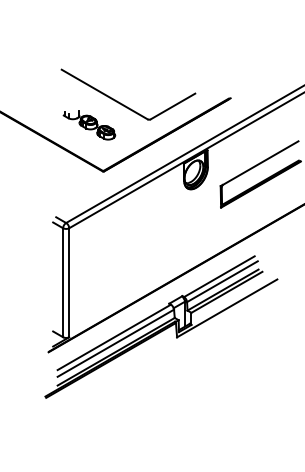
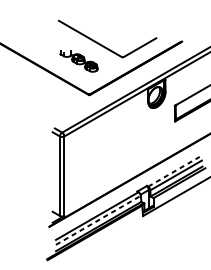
line: (219, 276) -> (174, 171), solid -> dashed
line: (116, 343) -> (98, 220), solid -> dashed

